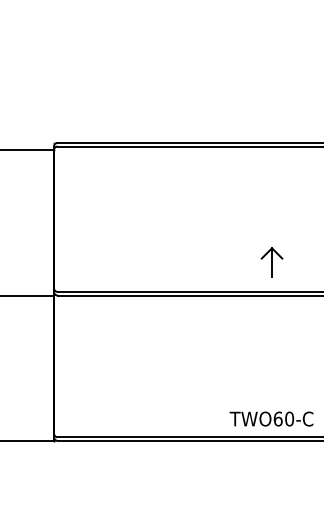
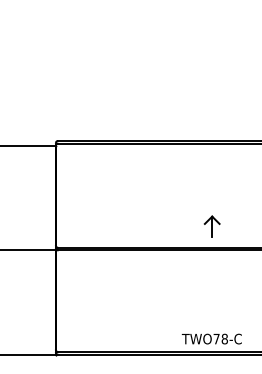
text: (283, 418) -> (220, 338), TWO60-C -> TWO78-C

